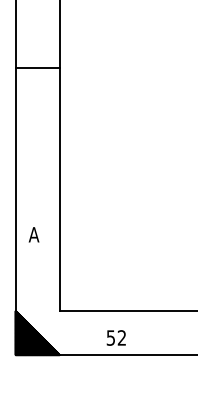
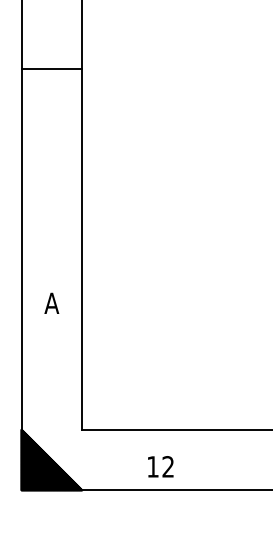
line: (37, 67) -> (51, 69), moved
text: (33, 234) -> (51, 302), moved
text: (110, 337) -> (152, 466), 52 -> 12

